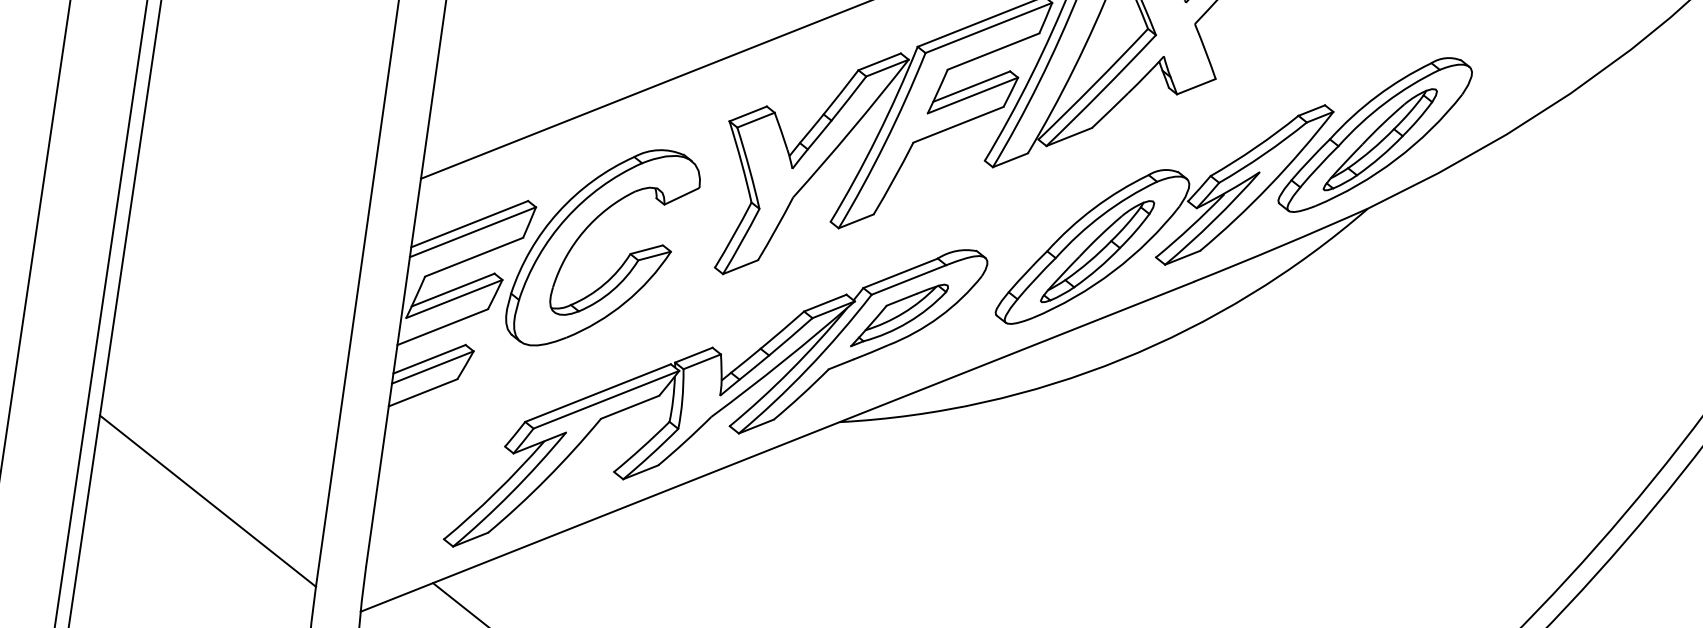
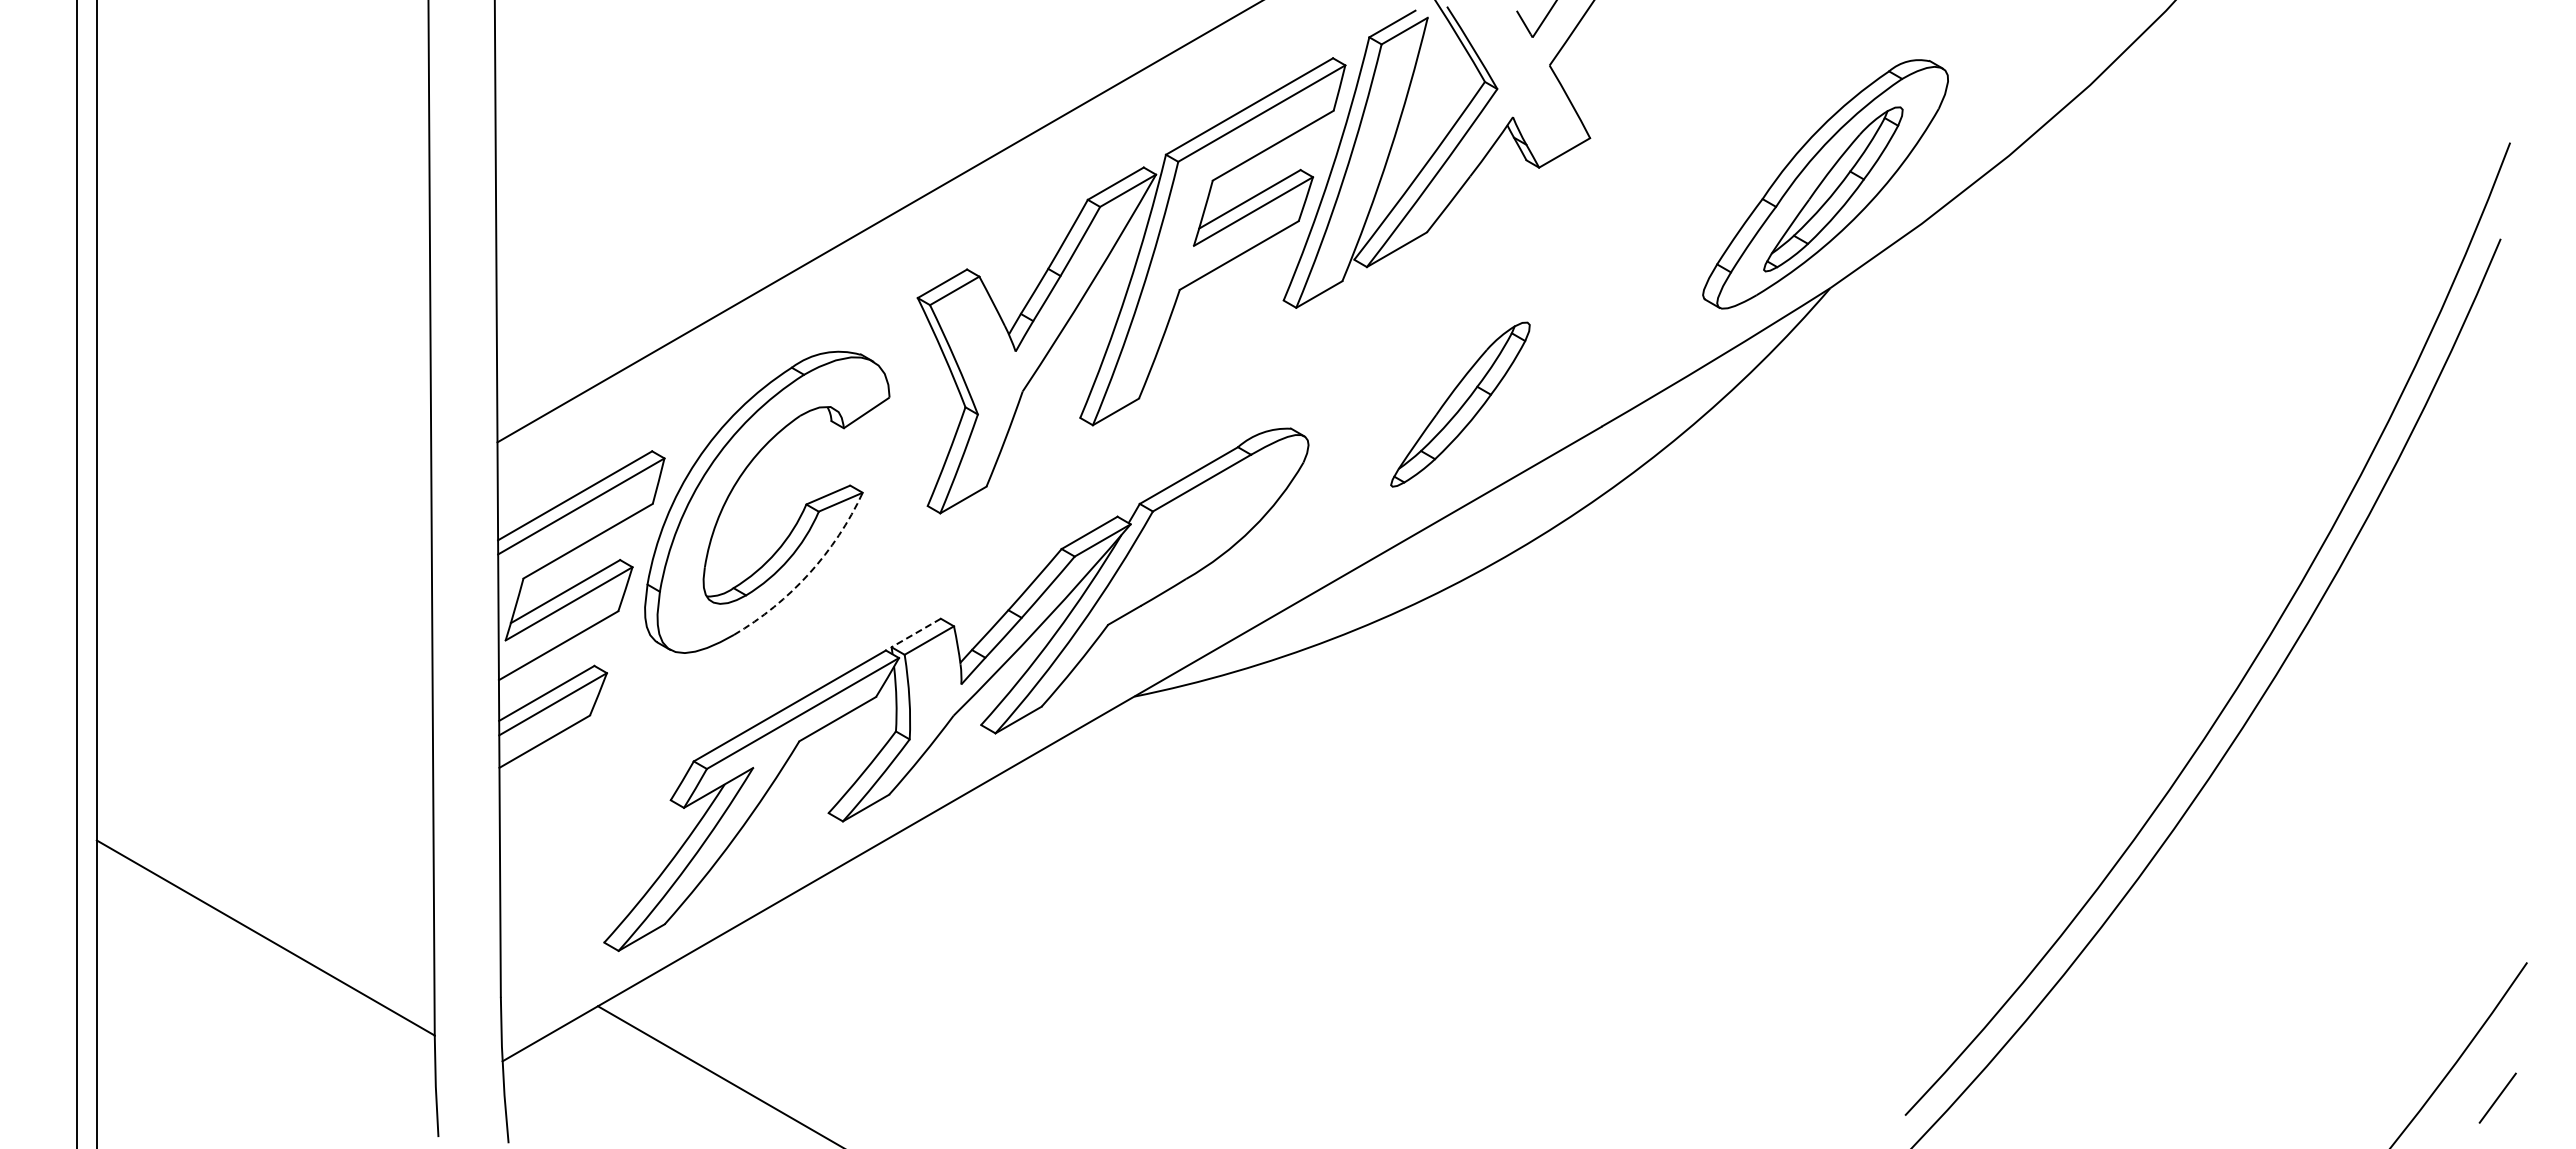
part: (1163, 213) -> (1545, 337), removed
arc: (625, 302) -> (809, 573), solid -> dashed
part: (899, 315) -> (1196, 534), removed
line: (693, 355) -> (915, 633), solid -> dashed

